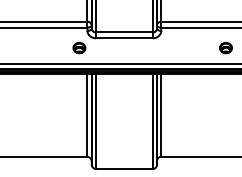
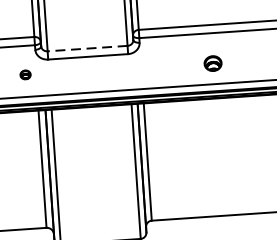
line: (123, 32) -> (86, 48), solid -> dashed
part: (79, 47) -> (25, 74), size x0.6
part: (225, 48) -> (212, 64), moved

